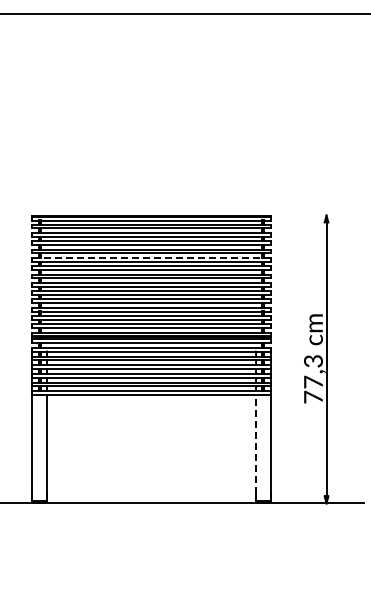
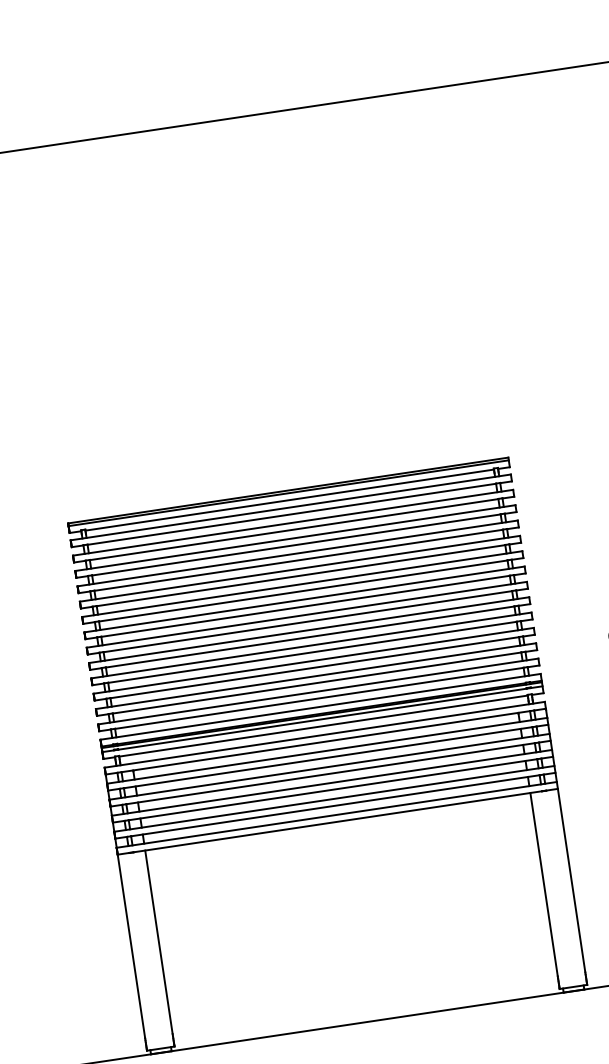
line: (150, 257) -> (298, 568), dashed -> solid
line: (255, 444) -> (543, 884), dashed -> solid

